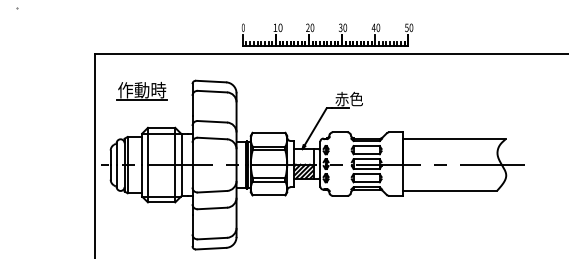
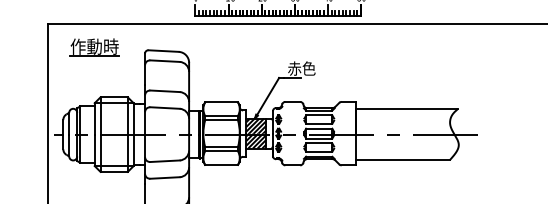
part: (141, 90) -> (94, 47), moved
hatch: (303, 156) -> (256, 126), added

